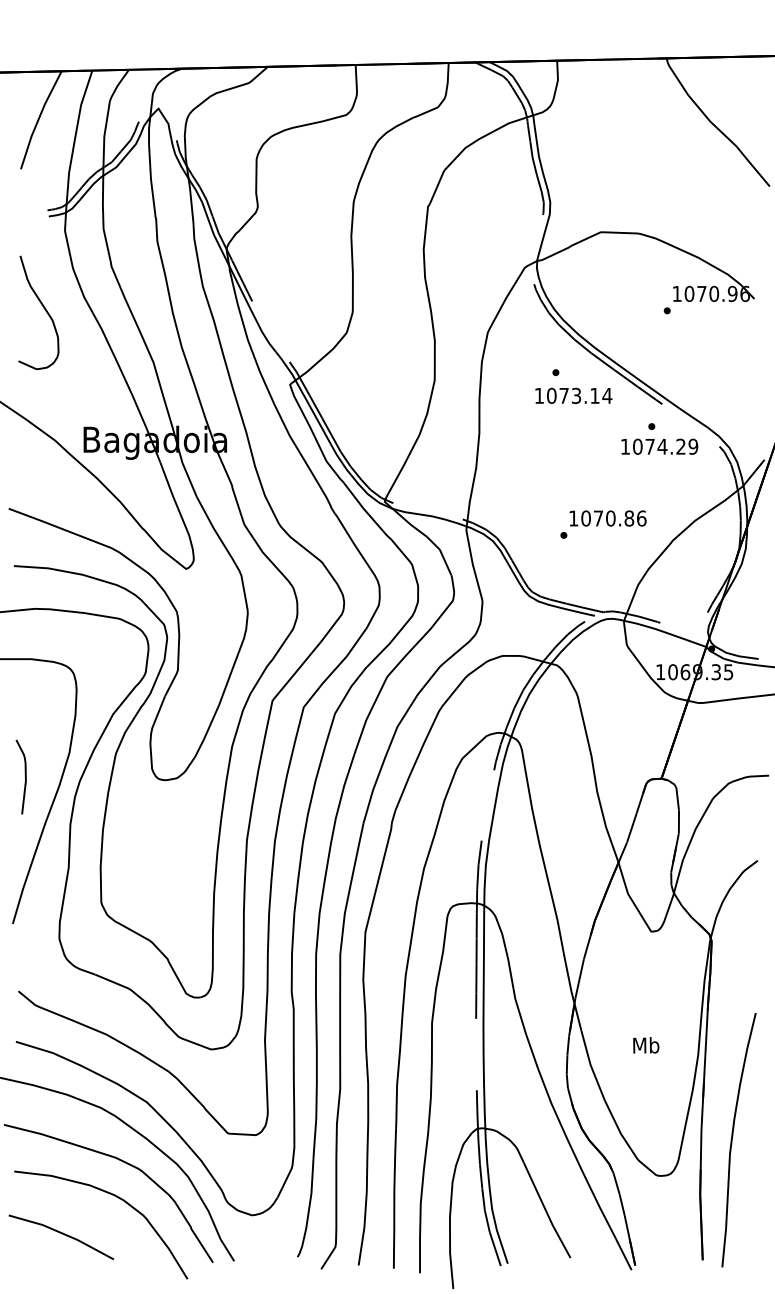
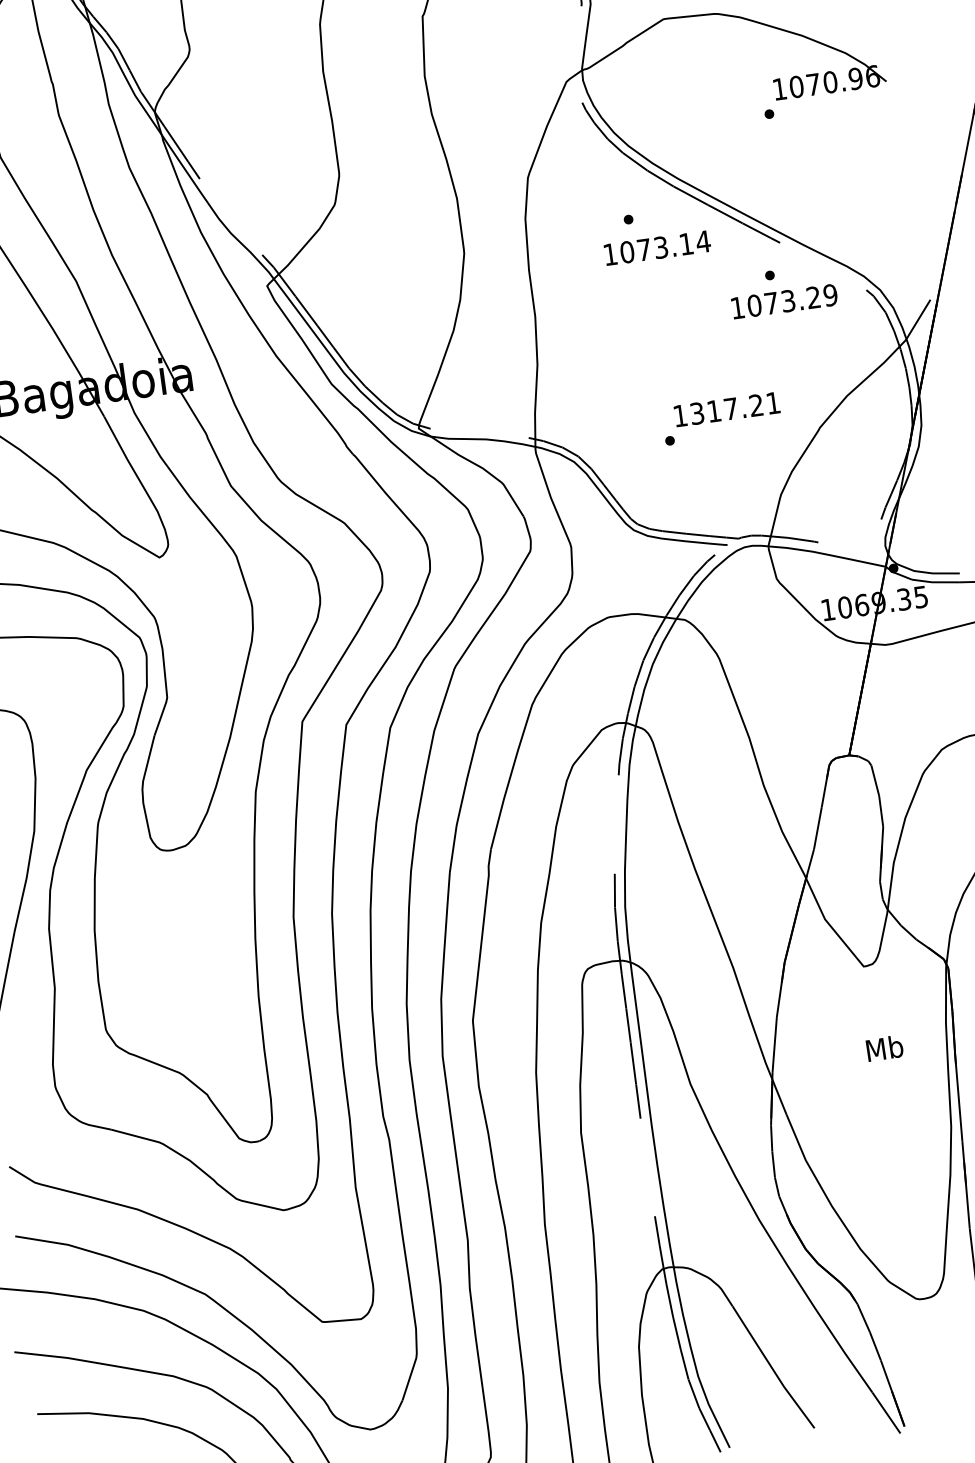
text: (662, 446) -> (788, 300), 1074.29 -> 1073.29
text: (613, 518) -> (734, 408), 1070.86 -> 1317.21
text: (646, 1045) -> (885, 1048), moved

